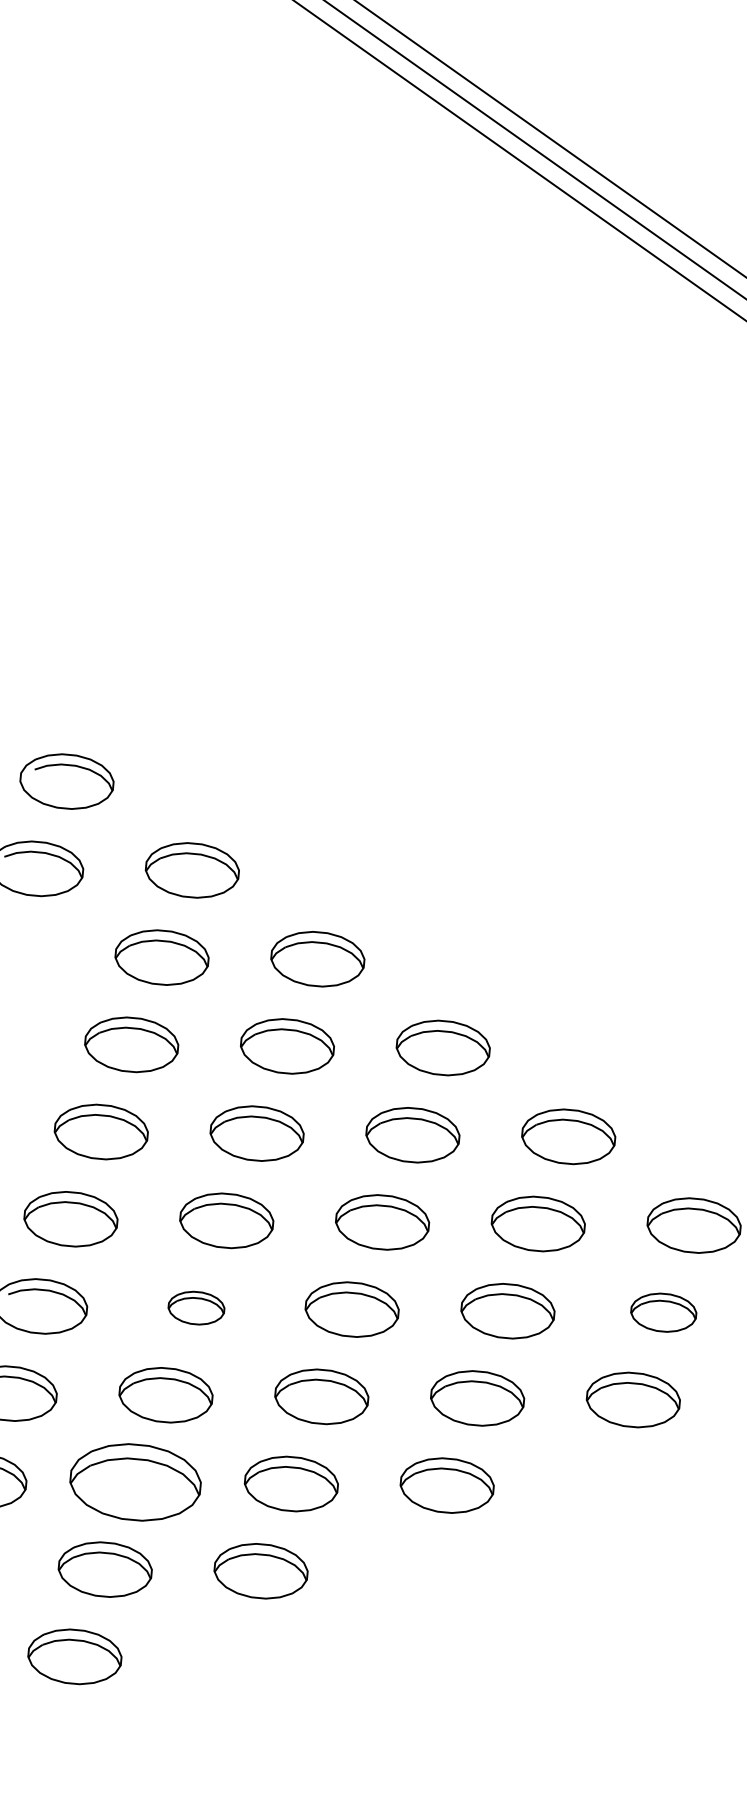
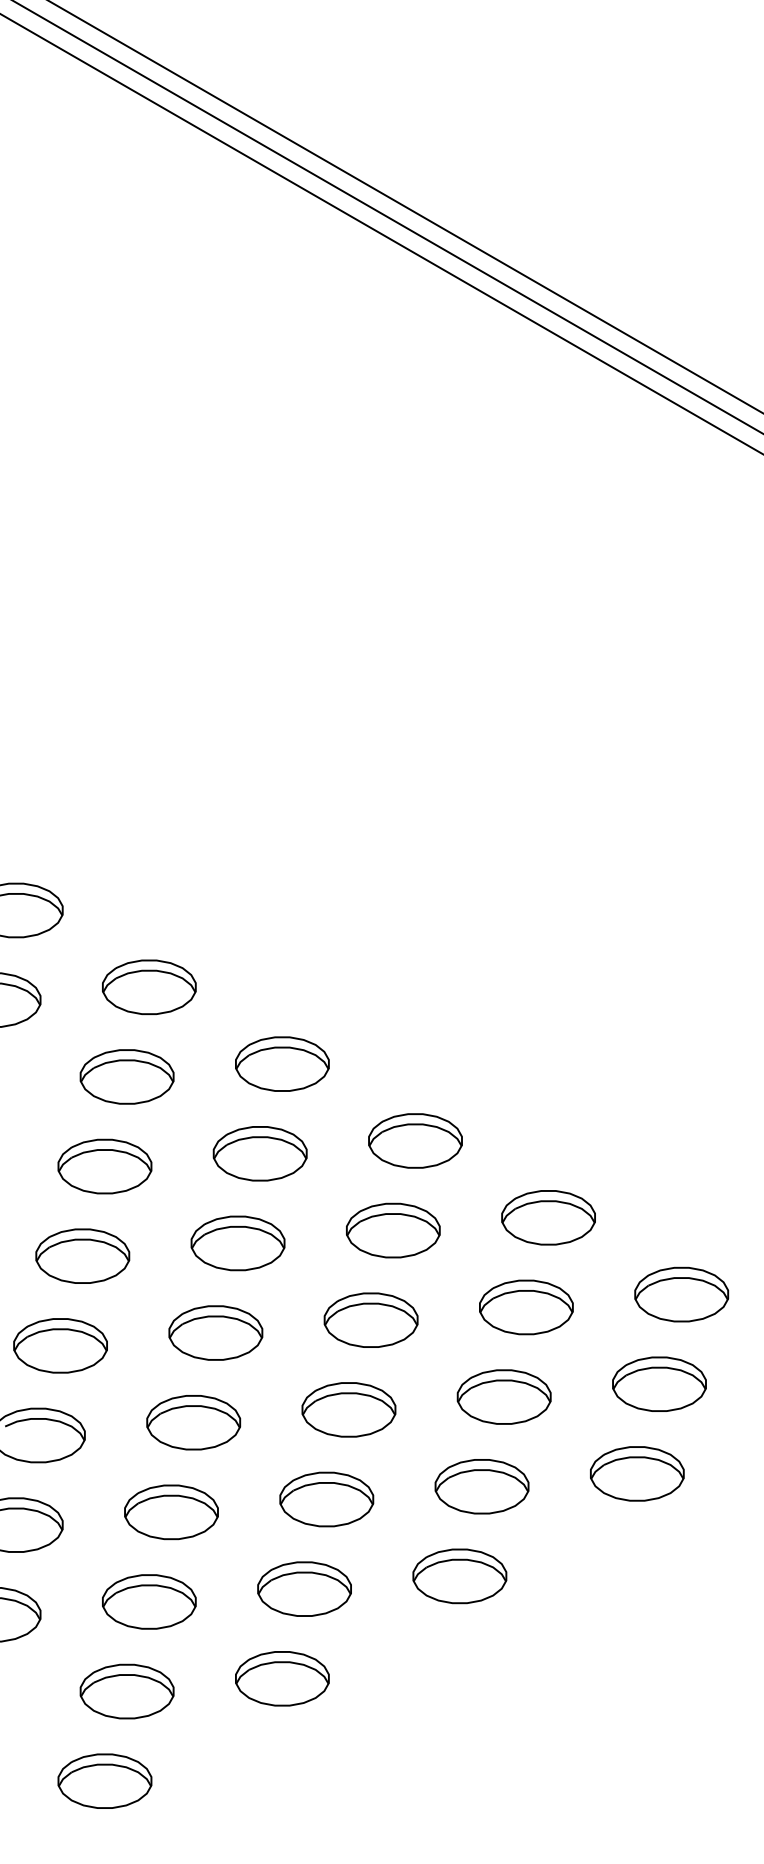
part: (196, 1307) -> (193, 1422), size x1.67
part: (663, 1312) -> (659, 1383), size x1.43
part: (135, 1482) -> (149, 1601), size x0.71

